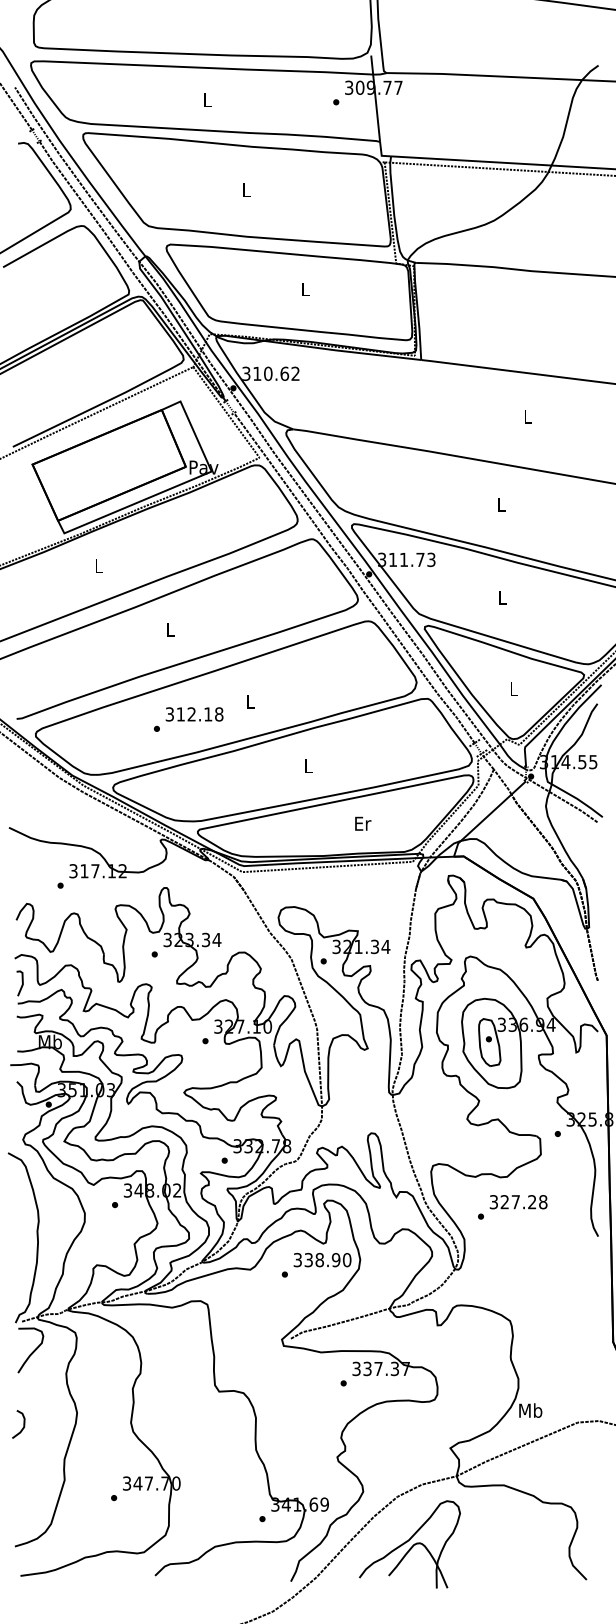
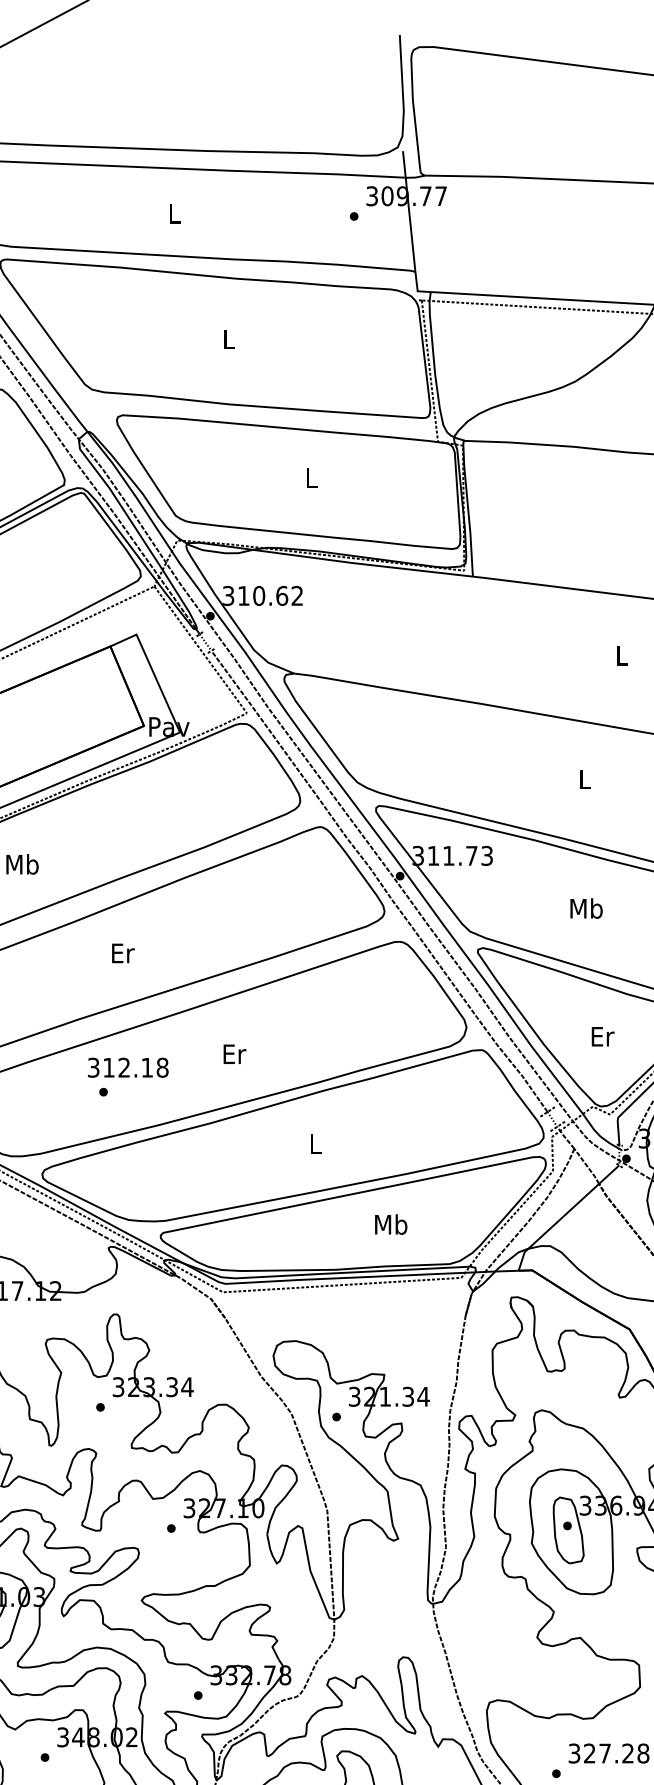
text: (98, 565) -> (21, 863), L -> Mb
text: (502, 597) -> (586, 908), L -> Mb
text: (171, 629) -> (123, 953), L -> Er
text: (514, 689) -> (603, 1037), L -> Er
text: (250, 701) -> (234, 1053), L -> Er
text: (194, 714) -> (128, 1067), moved
text: (362, 823) -> (390, 1224), Er -> Mb

